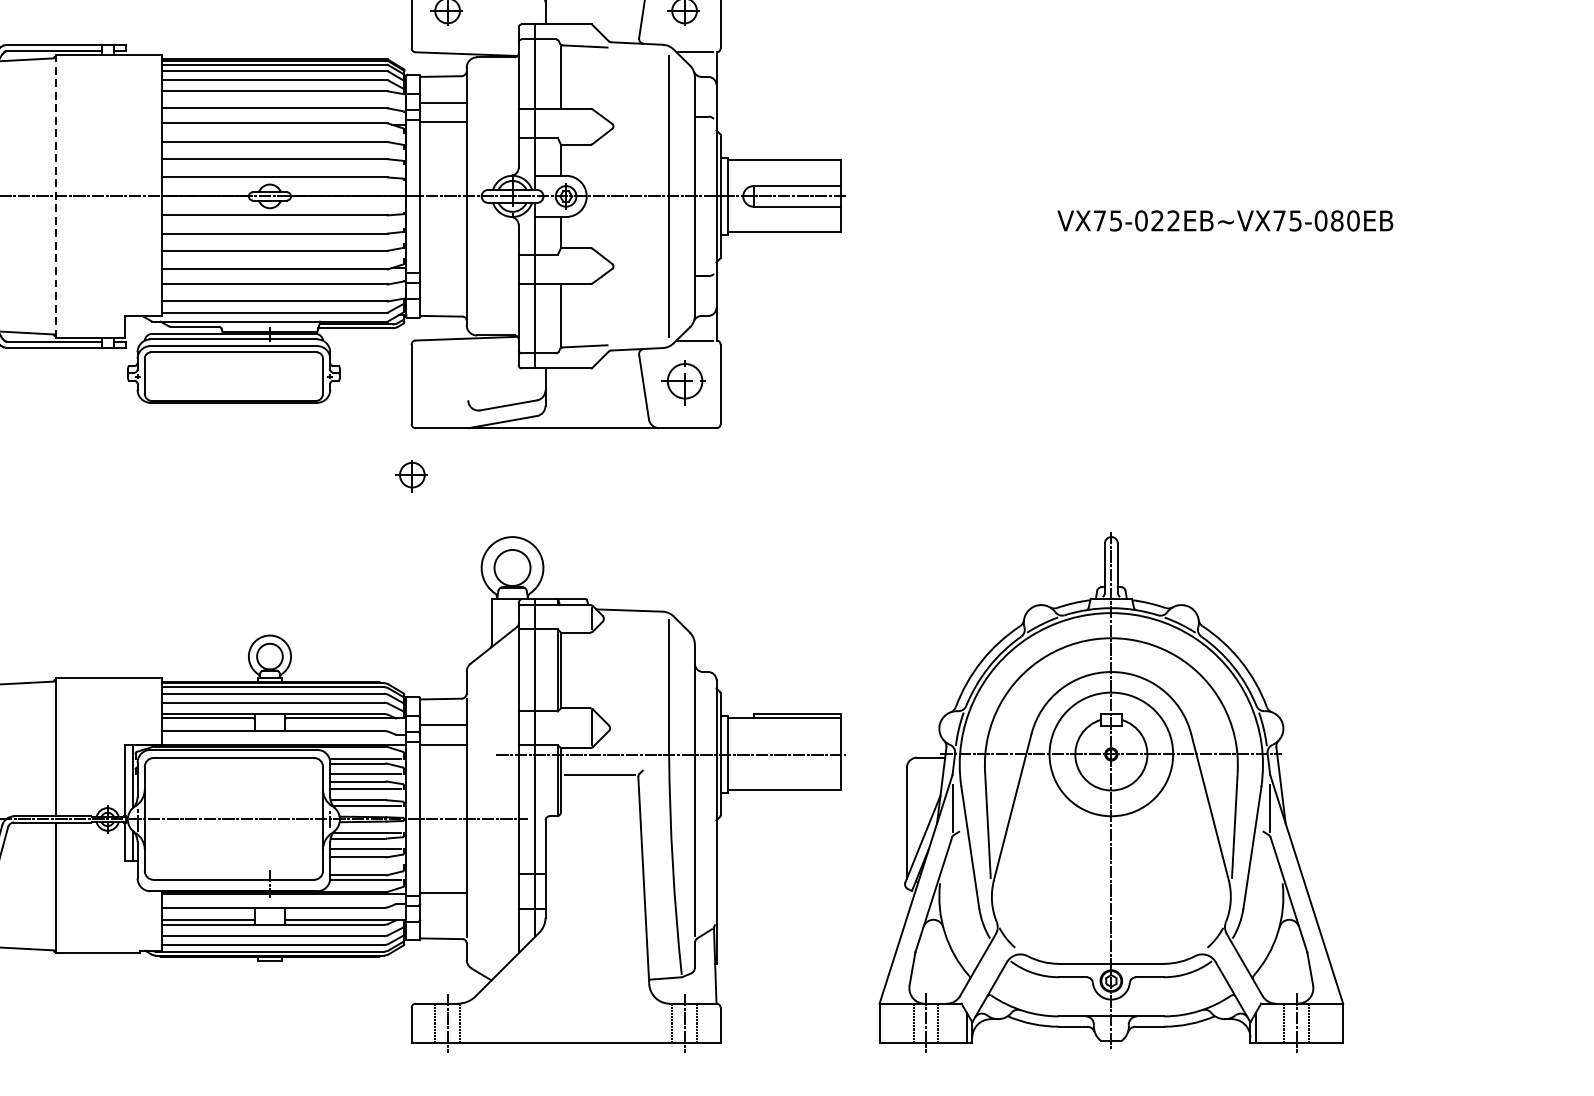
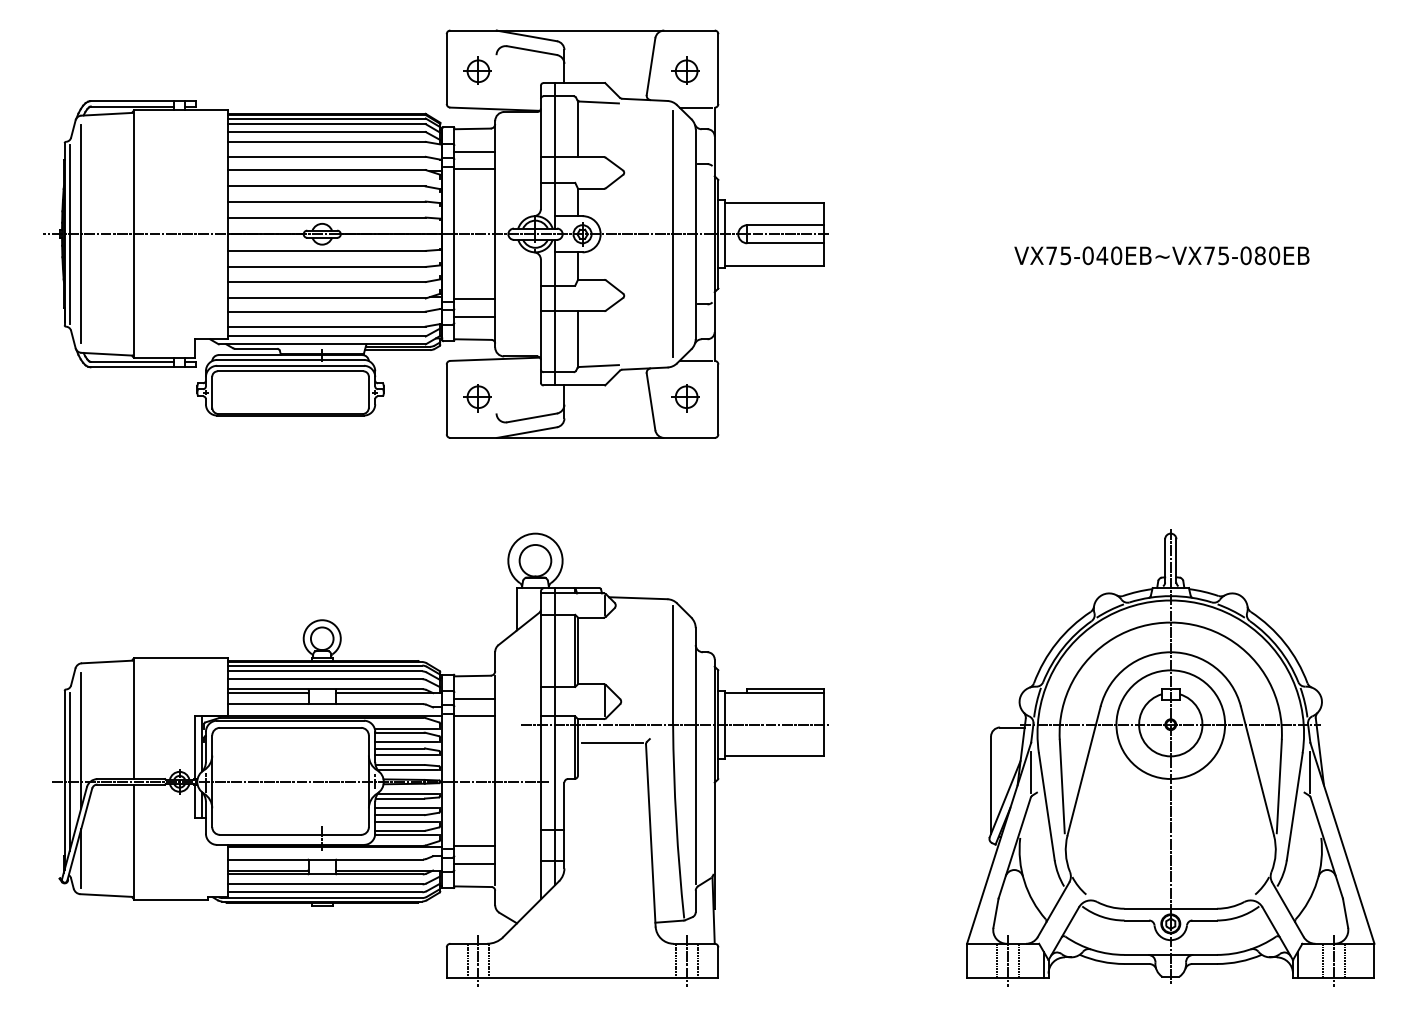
line: (56, 195) -> (134, 233), dashed -> solid
text: (1165, 220) -> (1109, 255), VX75-022EB~VX75-080EB -> VX75-040EB~VX75-080EB
line: (443, 270) -> (474, 299), added
line: (443, 289) -> (474, 316), added
part: (683, 383) -> (685, 398), size x0.71
part: (411, 476) -> (477, 398), moved
part: (1111, 791) -> (1170, 757), moved
line: (365, 865) -> (406, 822), added
line: (443, 912) -> (474, 863), added

